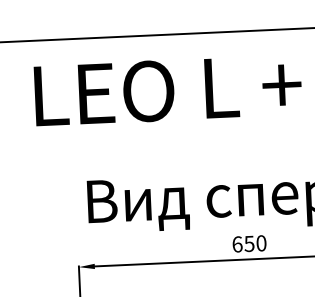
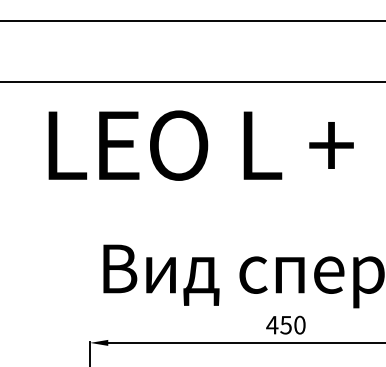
text: (237, 243) -> (272, 324), 650 -> 450

